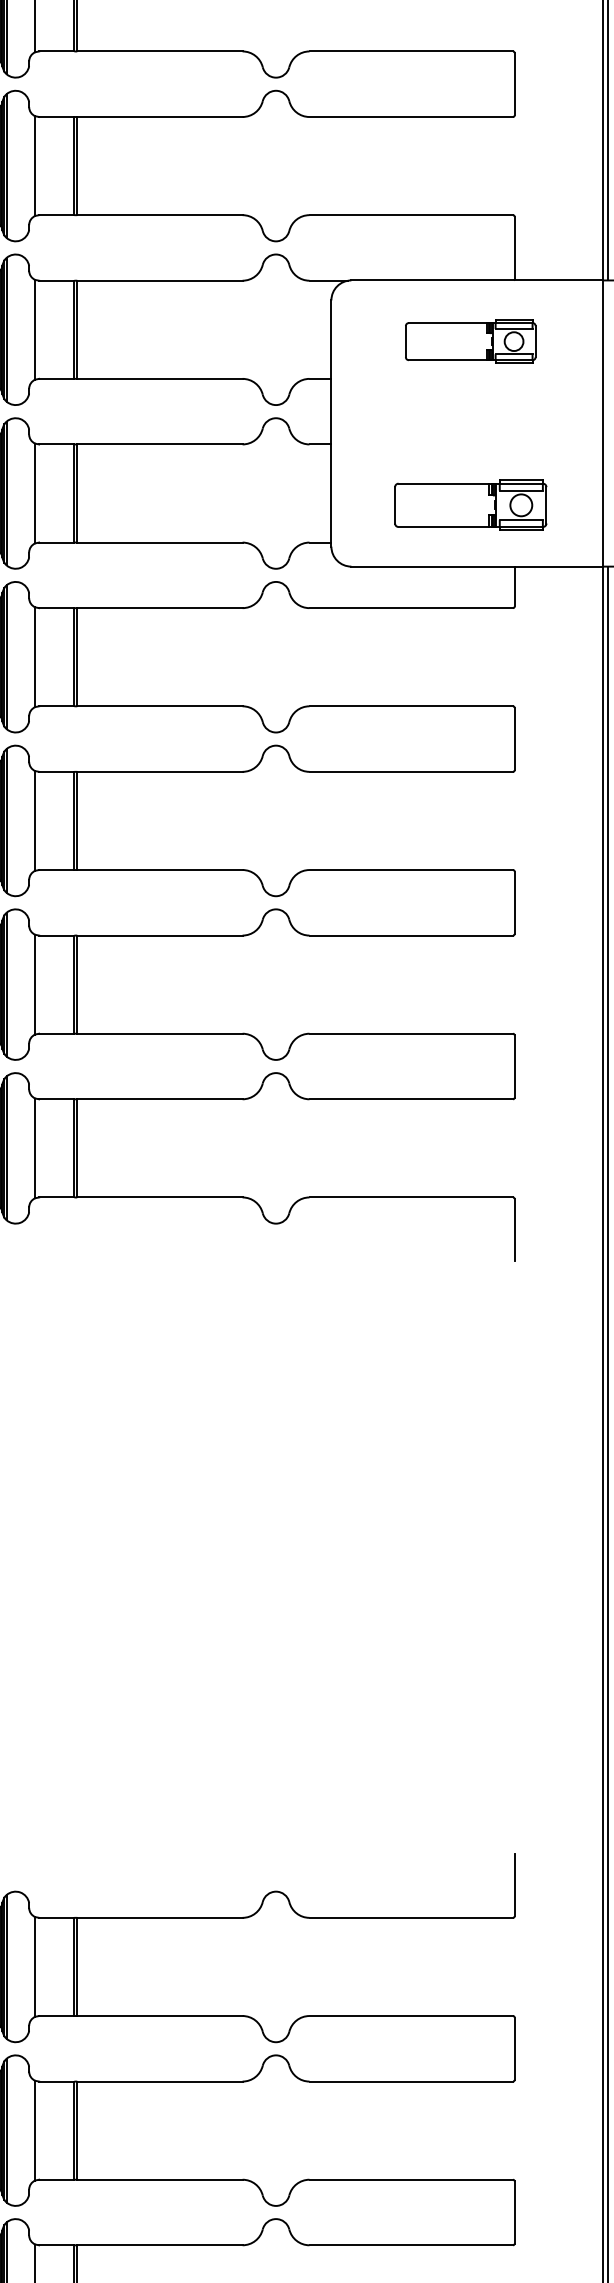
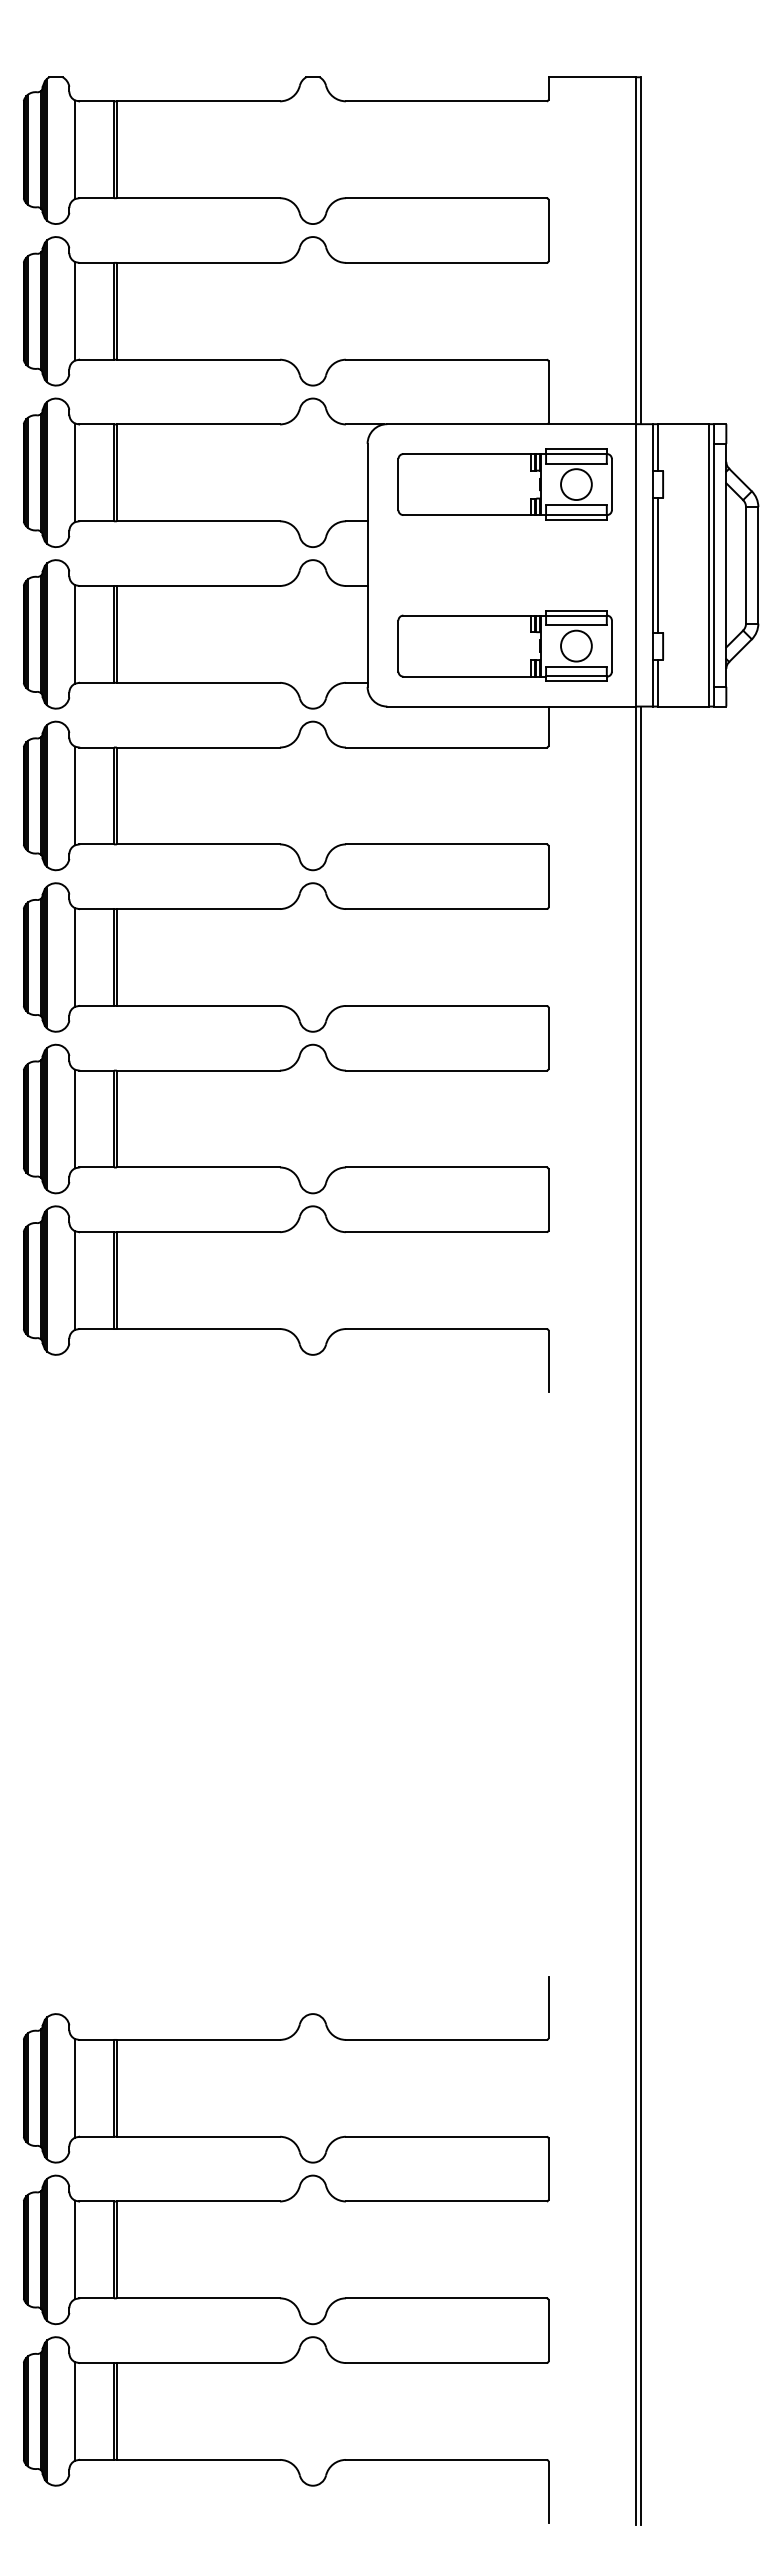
part: (470, 341) -> (504, 484), size x1.67
part: (470, 504) -> (504, 645), size x1.43

